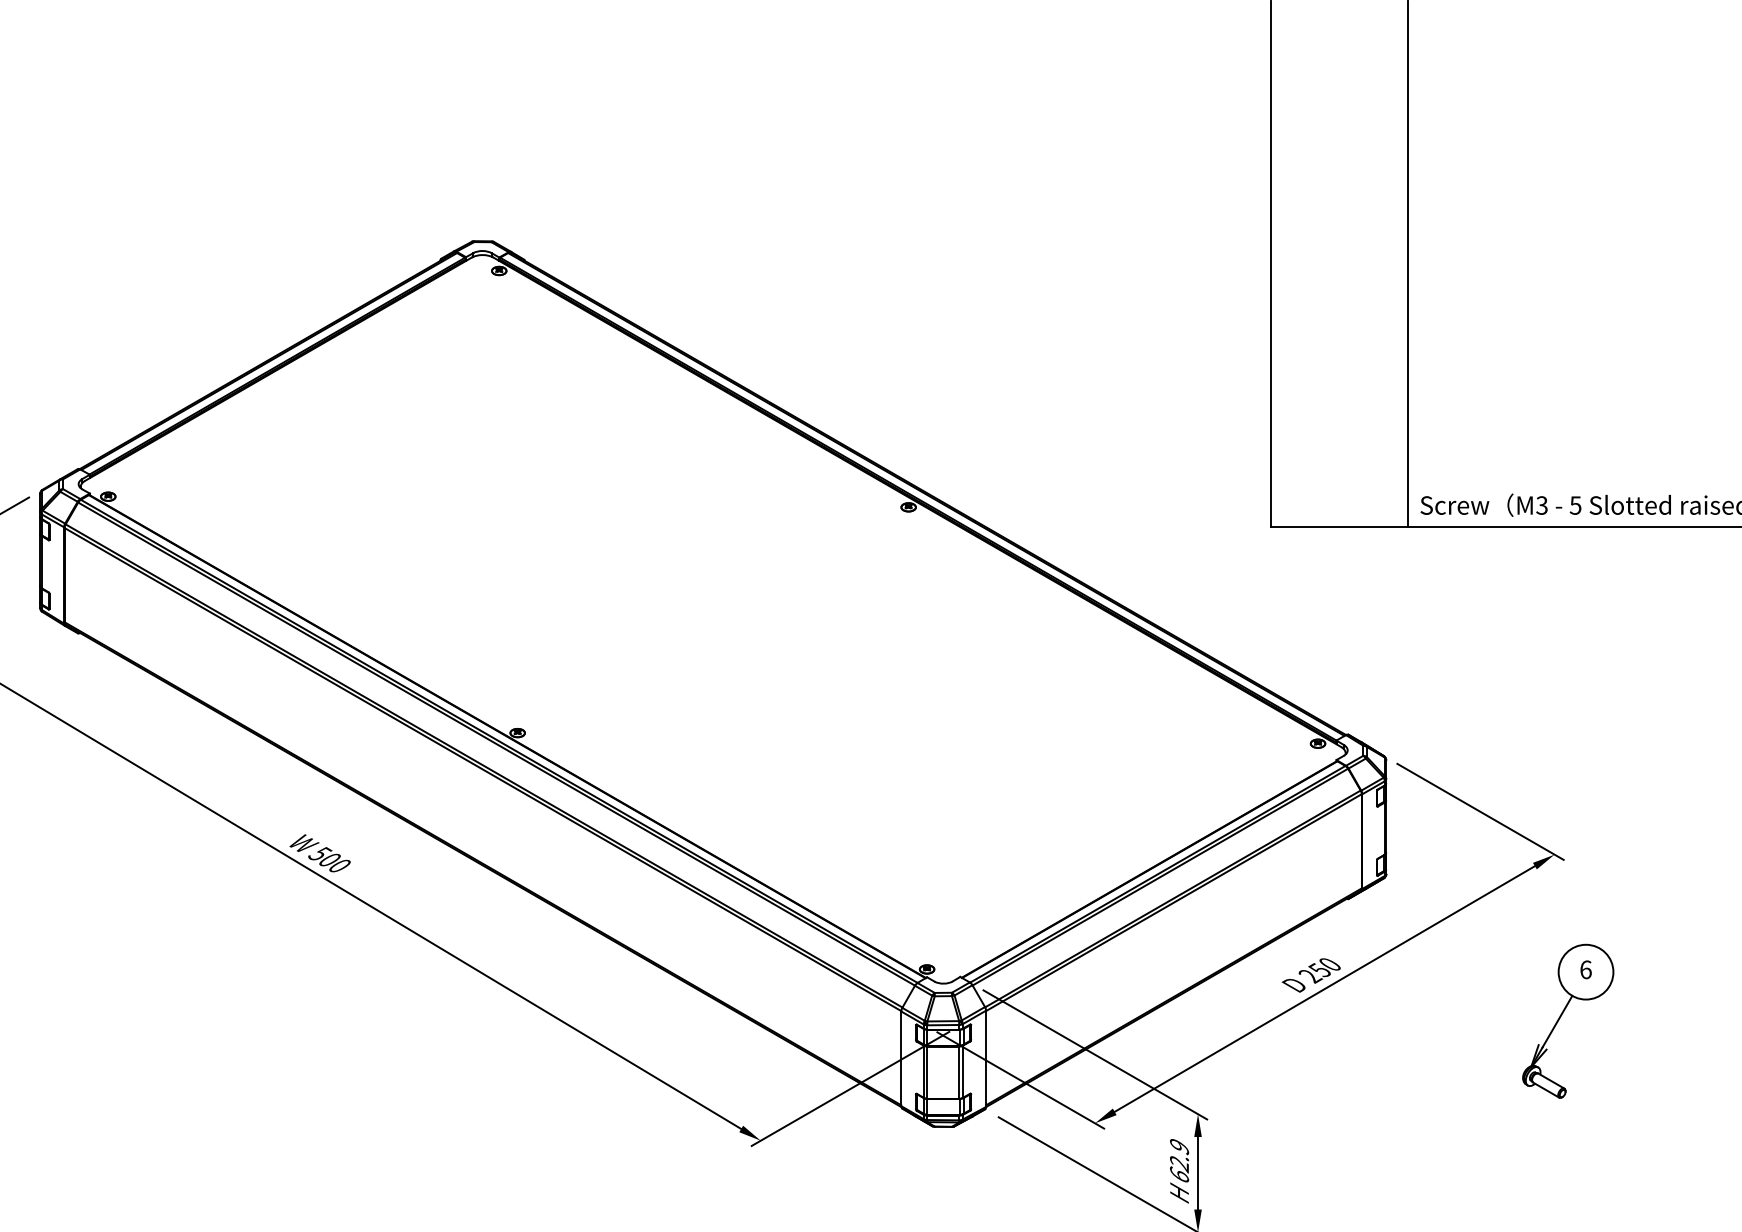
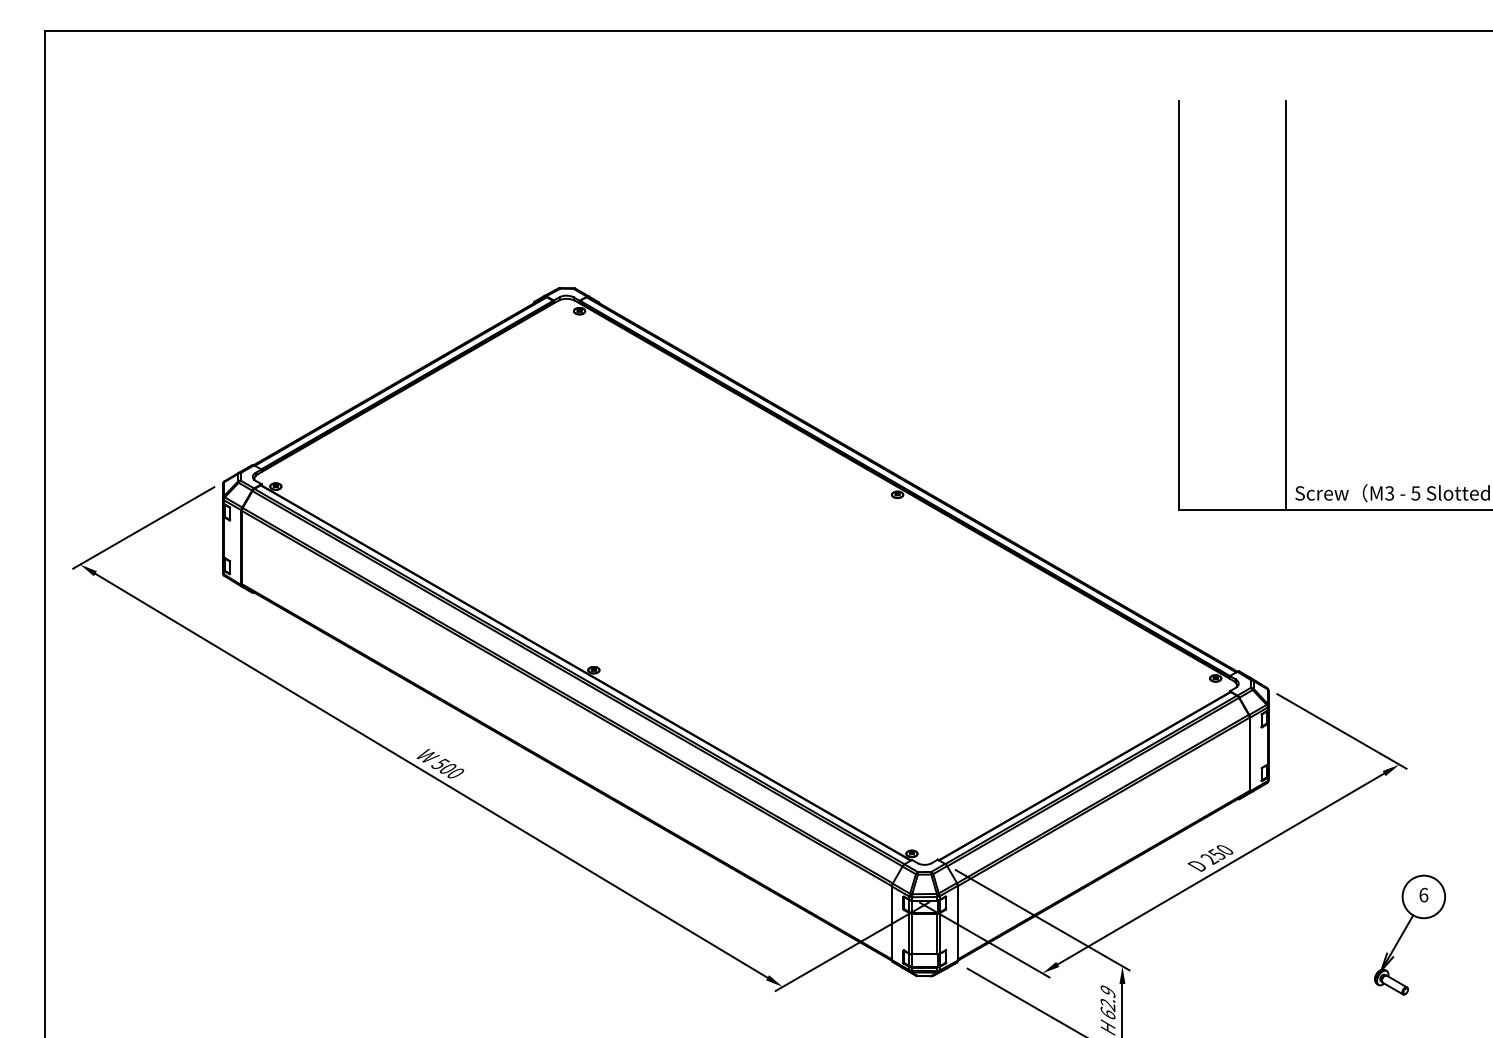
part: (1567, 1020) -> (1409, 934), moved

